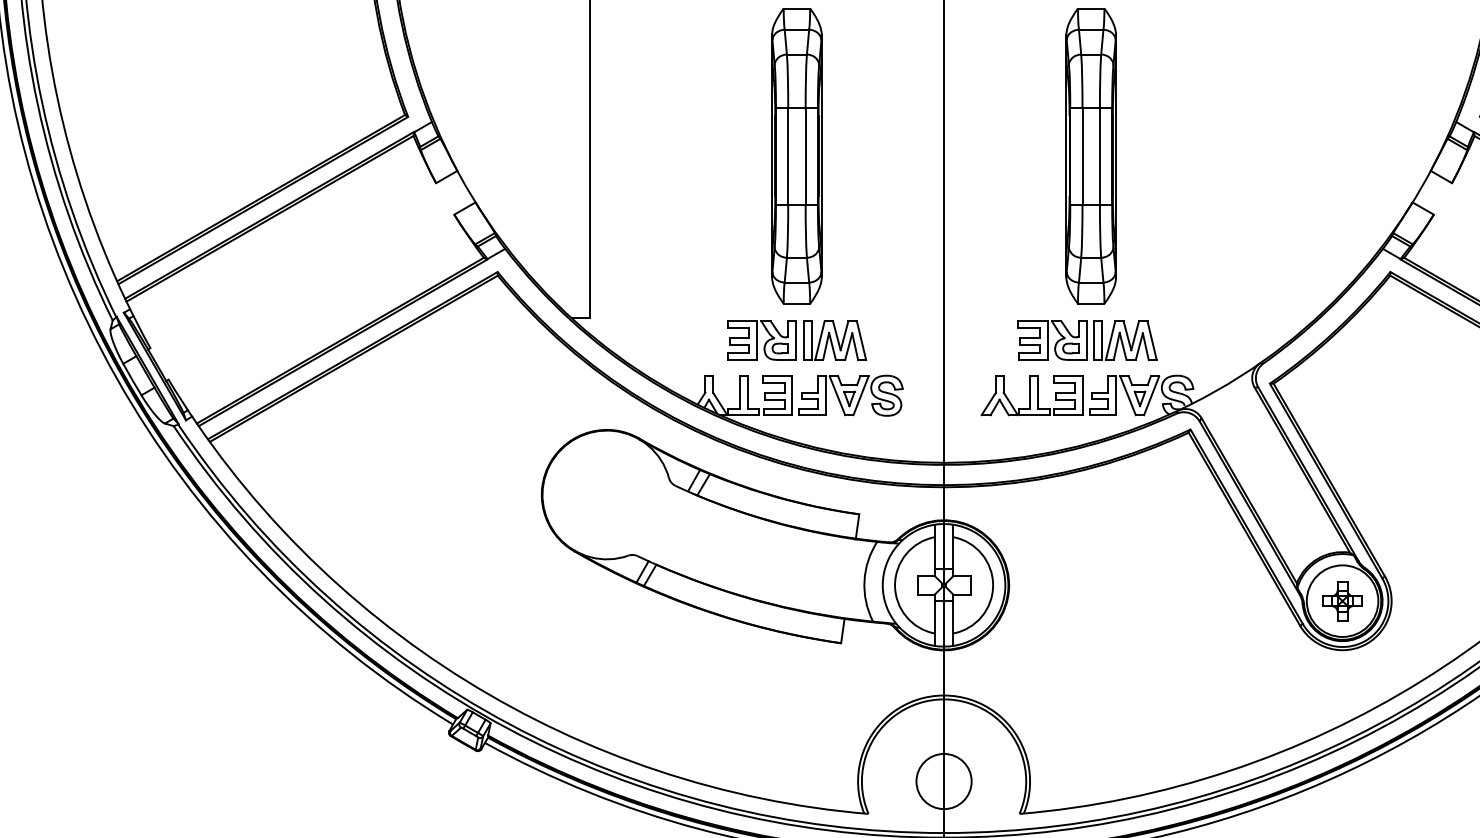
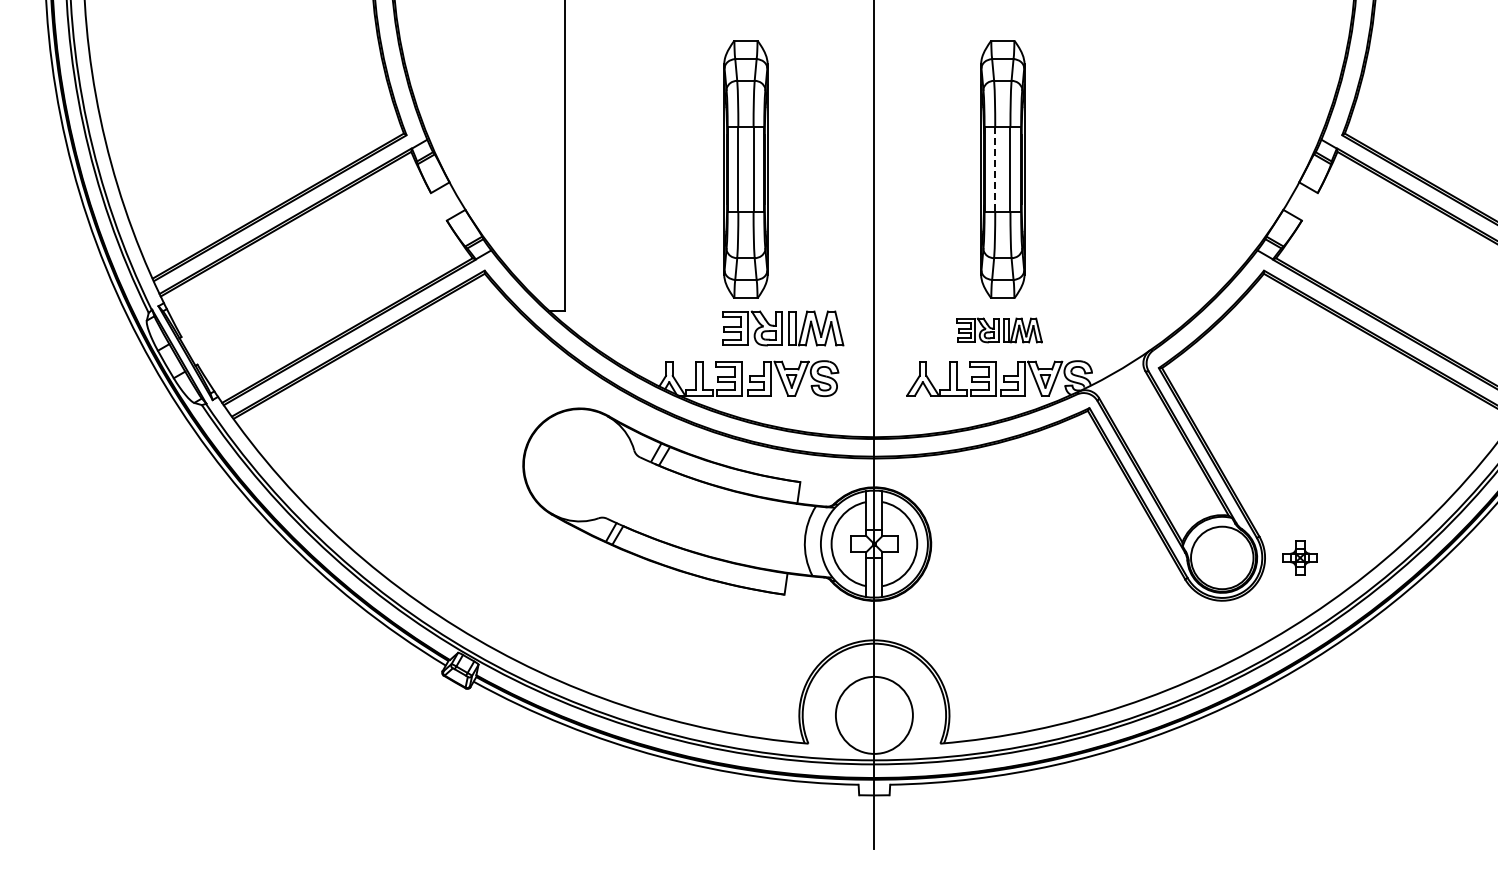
line: (1082, 157) -> (995, 170), solid -> dashed
part: (797, 340) -> (783, 328), moved
part: (1087, 340) -> (999, 330), size x0.7
part: (1341, 600) -> (1299, 557), moved
circle: (944, 781) -> (874, 715), size x1.6

